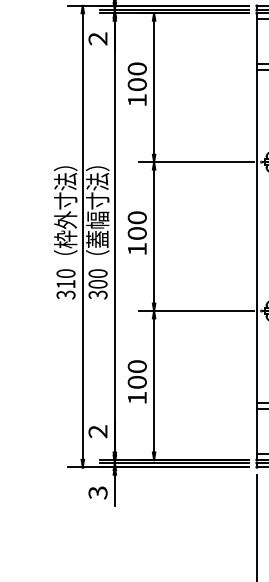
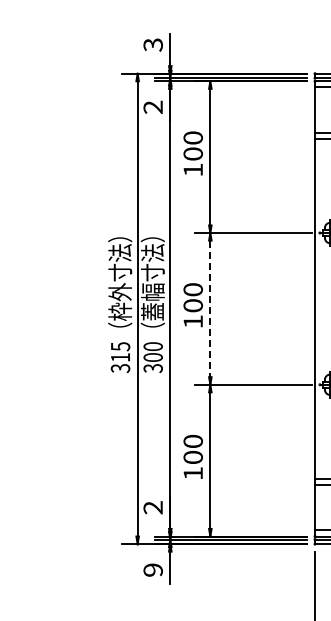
line: (154, 237) -> (210, 309), solid -> dashed
text: (65, 273) -> (120, 346), 310 -> 315
text: (97, 492) -> (152, 569), 3 -> 9

